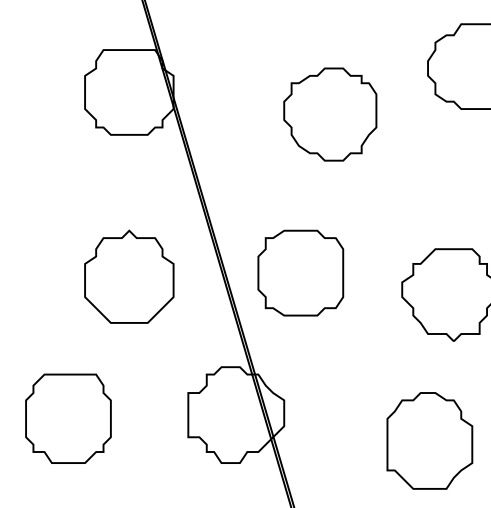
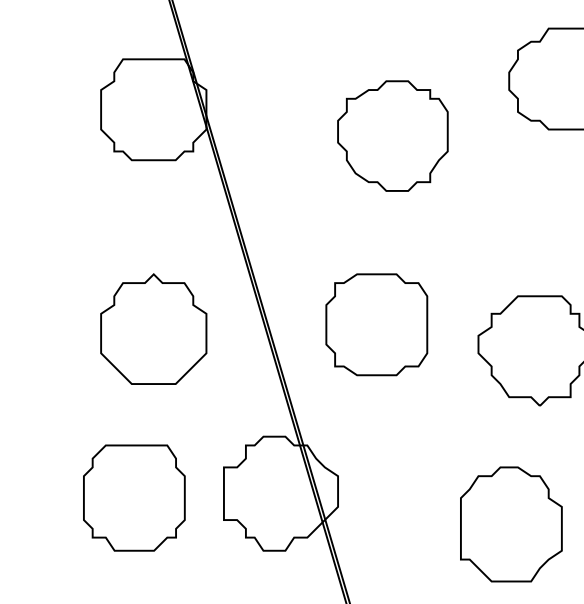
part: (300, 272) -> (376, 324), moved
part: (68, 418) -> (134, 497), moved

